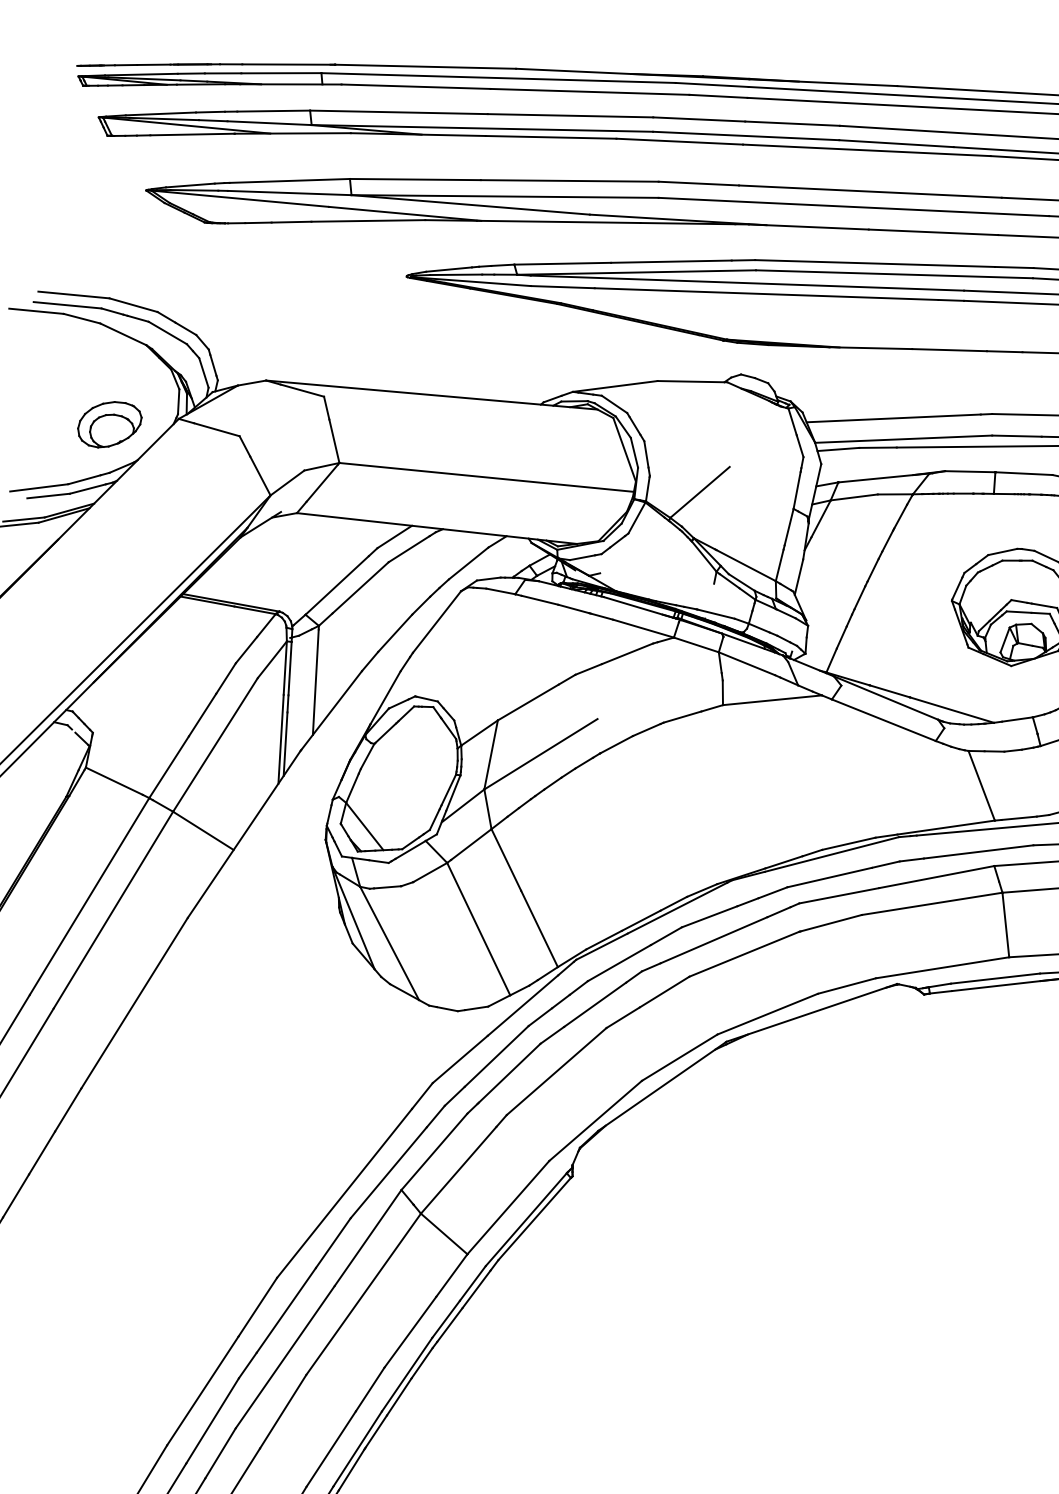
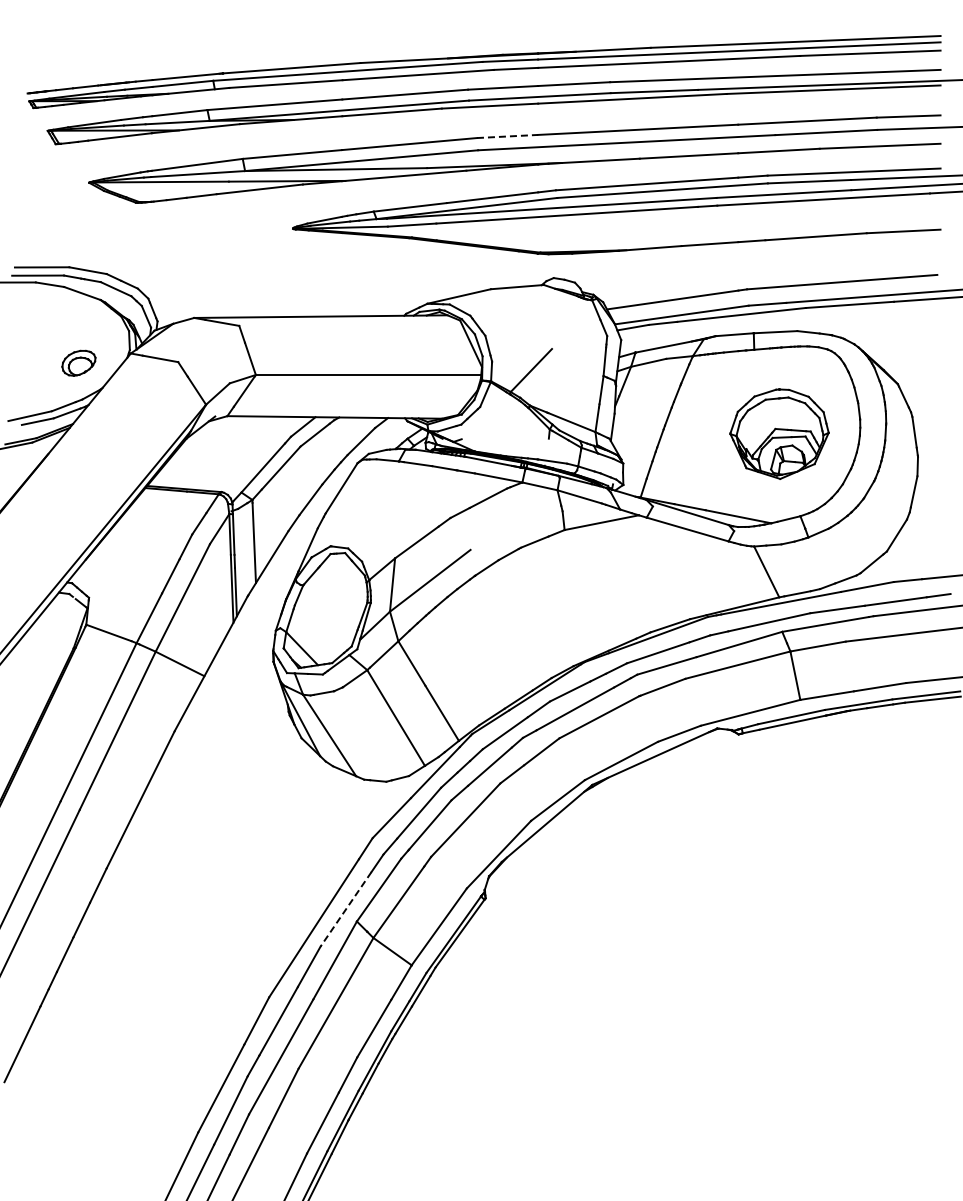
line: (698, 183) -> (507, 136), solid -> dashed
part: (109, 425) -> (78, 363), size x0.7
line: (388, 1172) -> (345, 909), solid -> dashed

